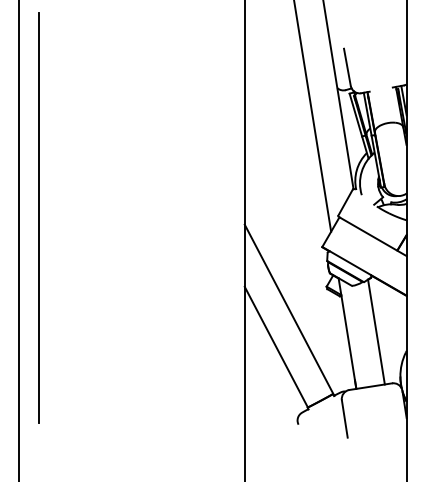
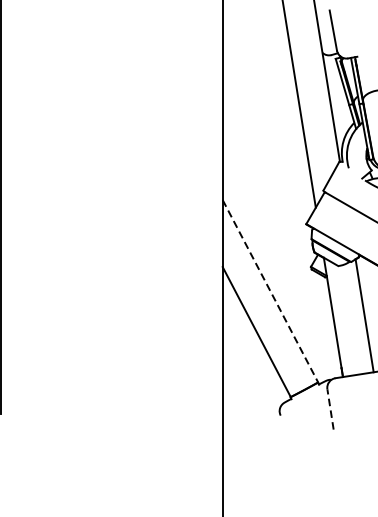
line: (289, 310) -> (270, 292), solid -> dashed
line: (344, 418) -> (330, 408), solid -> dashed

